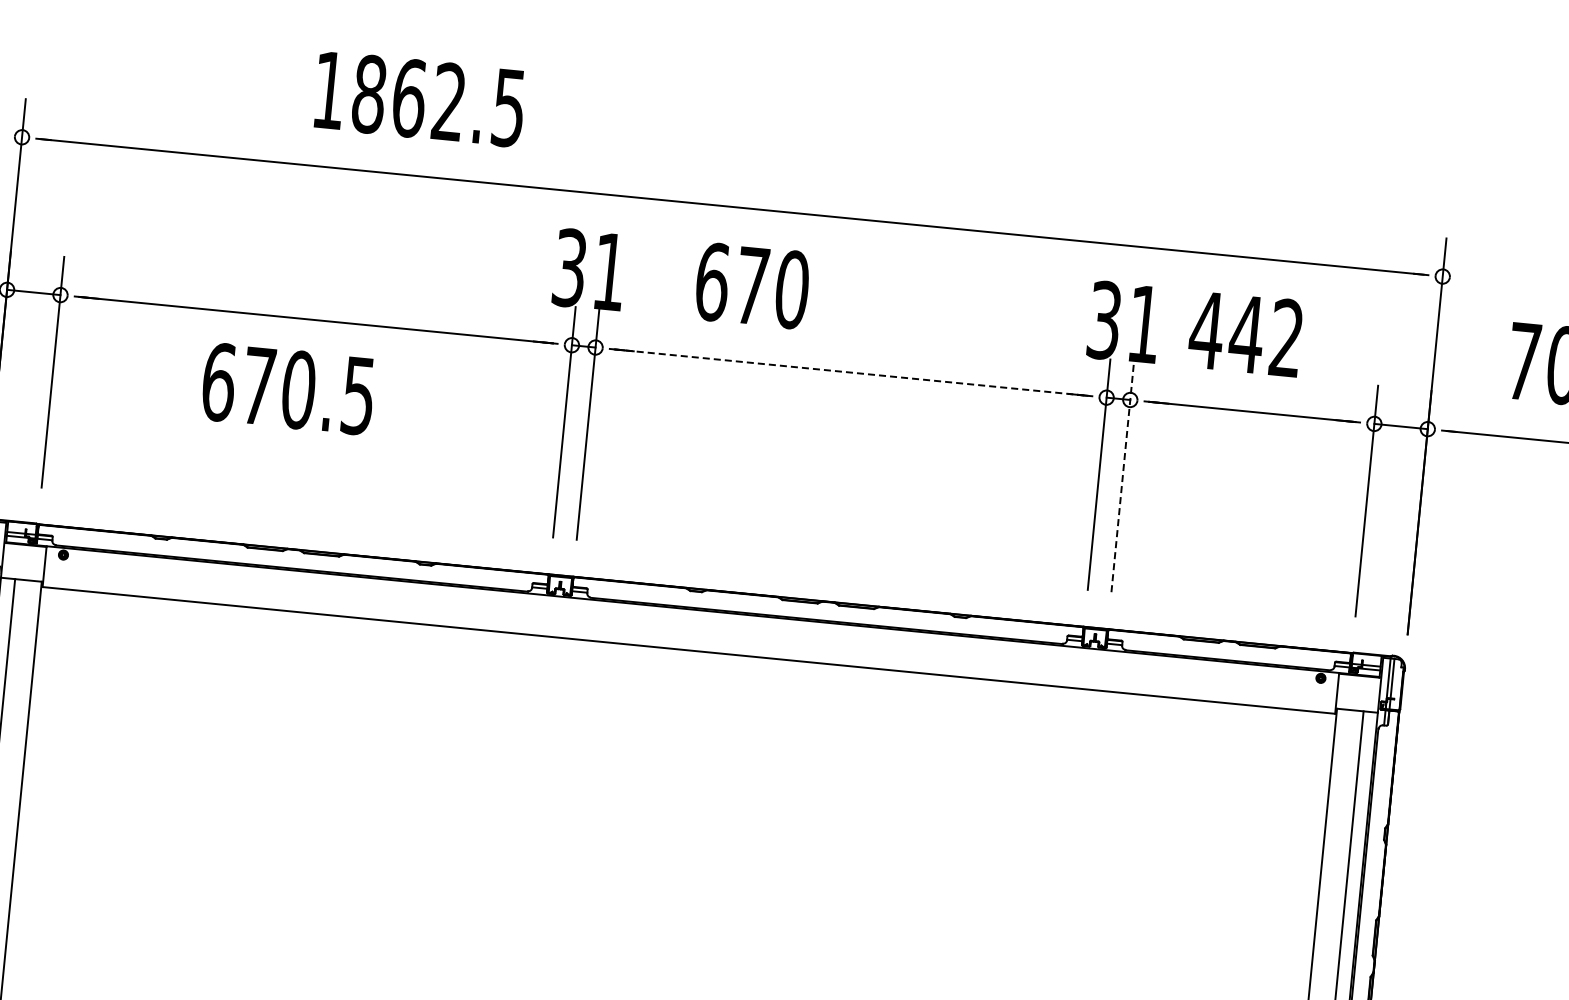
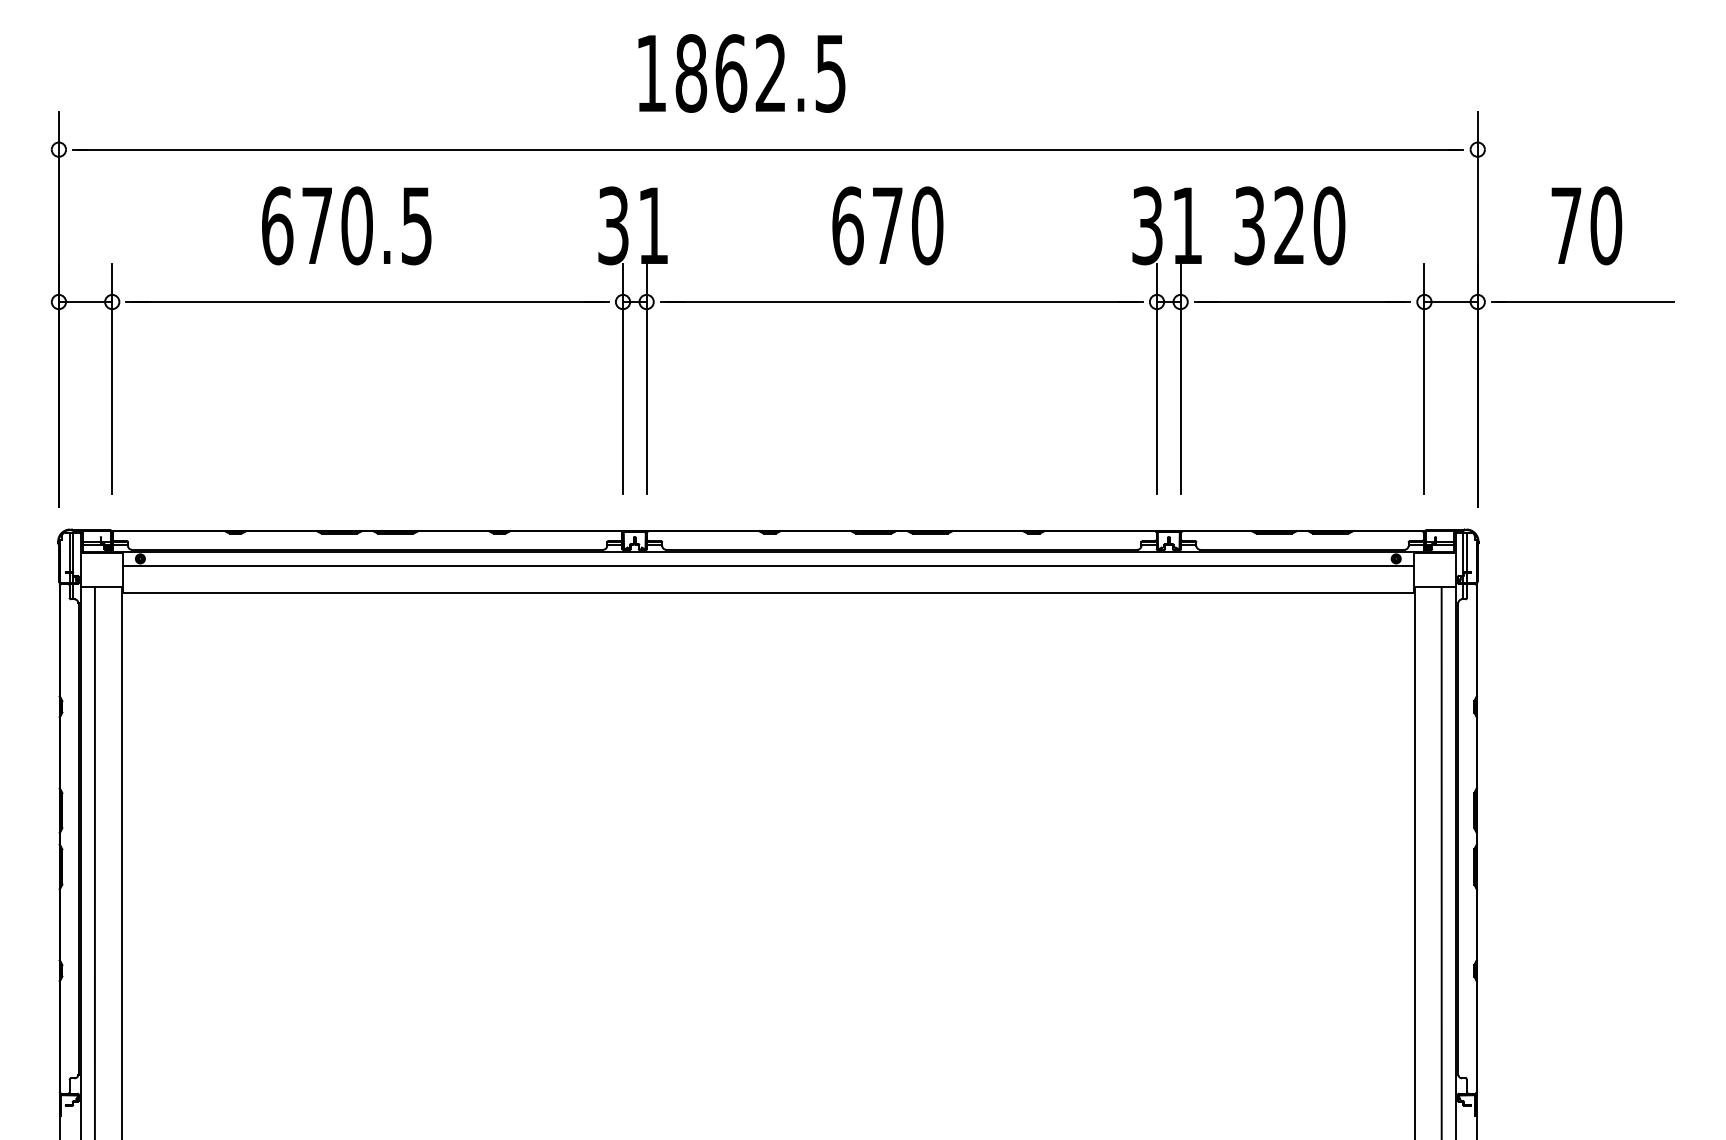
text: (419, 99) -> (741, 73), moved
text: (752, 285) -> (887, 225), moved
text: (1246, 334) -> (1289, 225), 442 -> 320
line: (851, 373) -> (902, 302), dashed -> solid
text: (288, 388) -> (346, 225), moved
line: (1122, 476) -> (1180, 378), dashed -> solid
line: (690, 623) -> (767, 565), added

